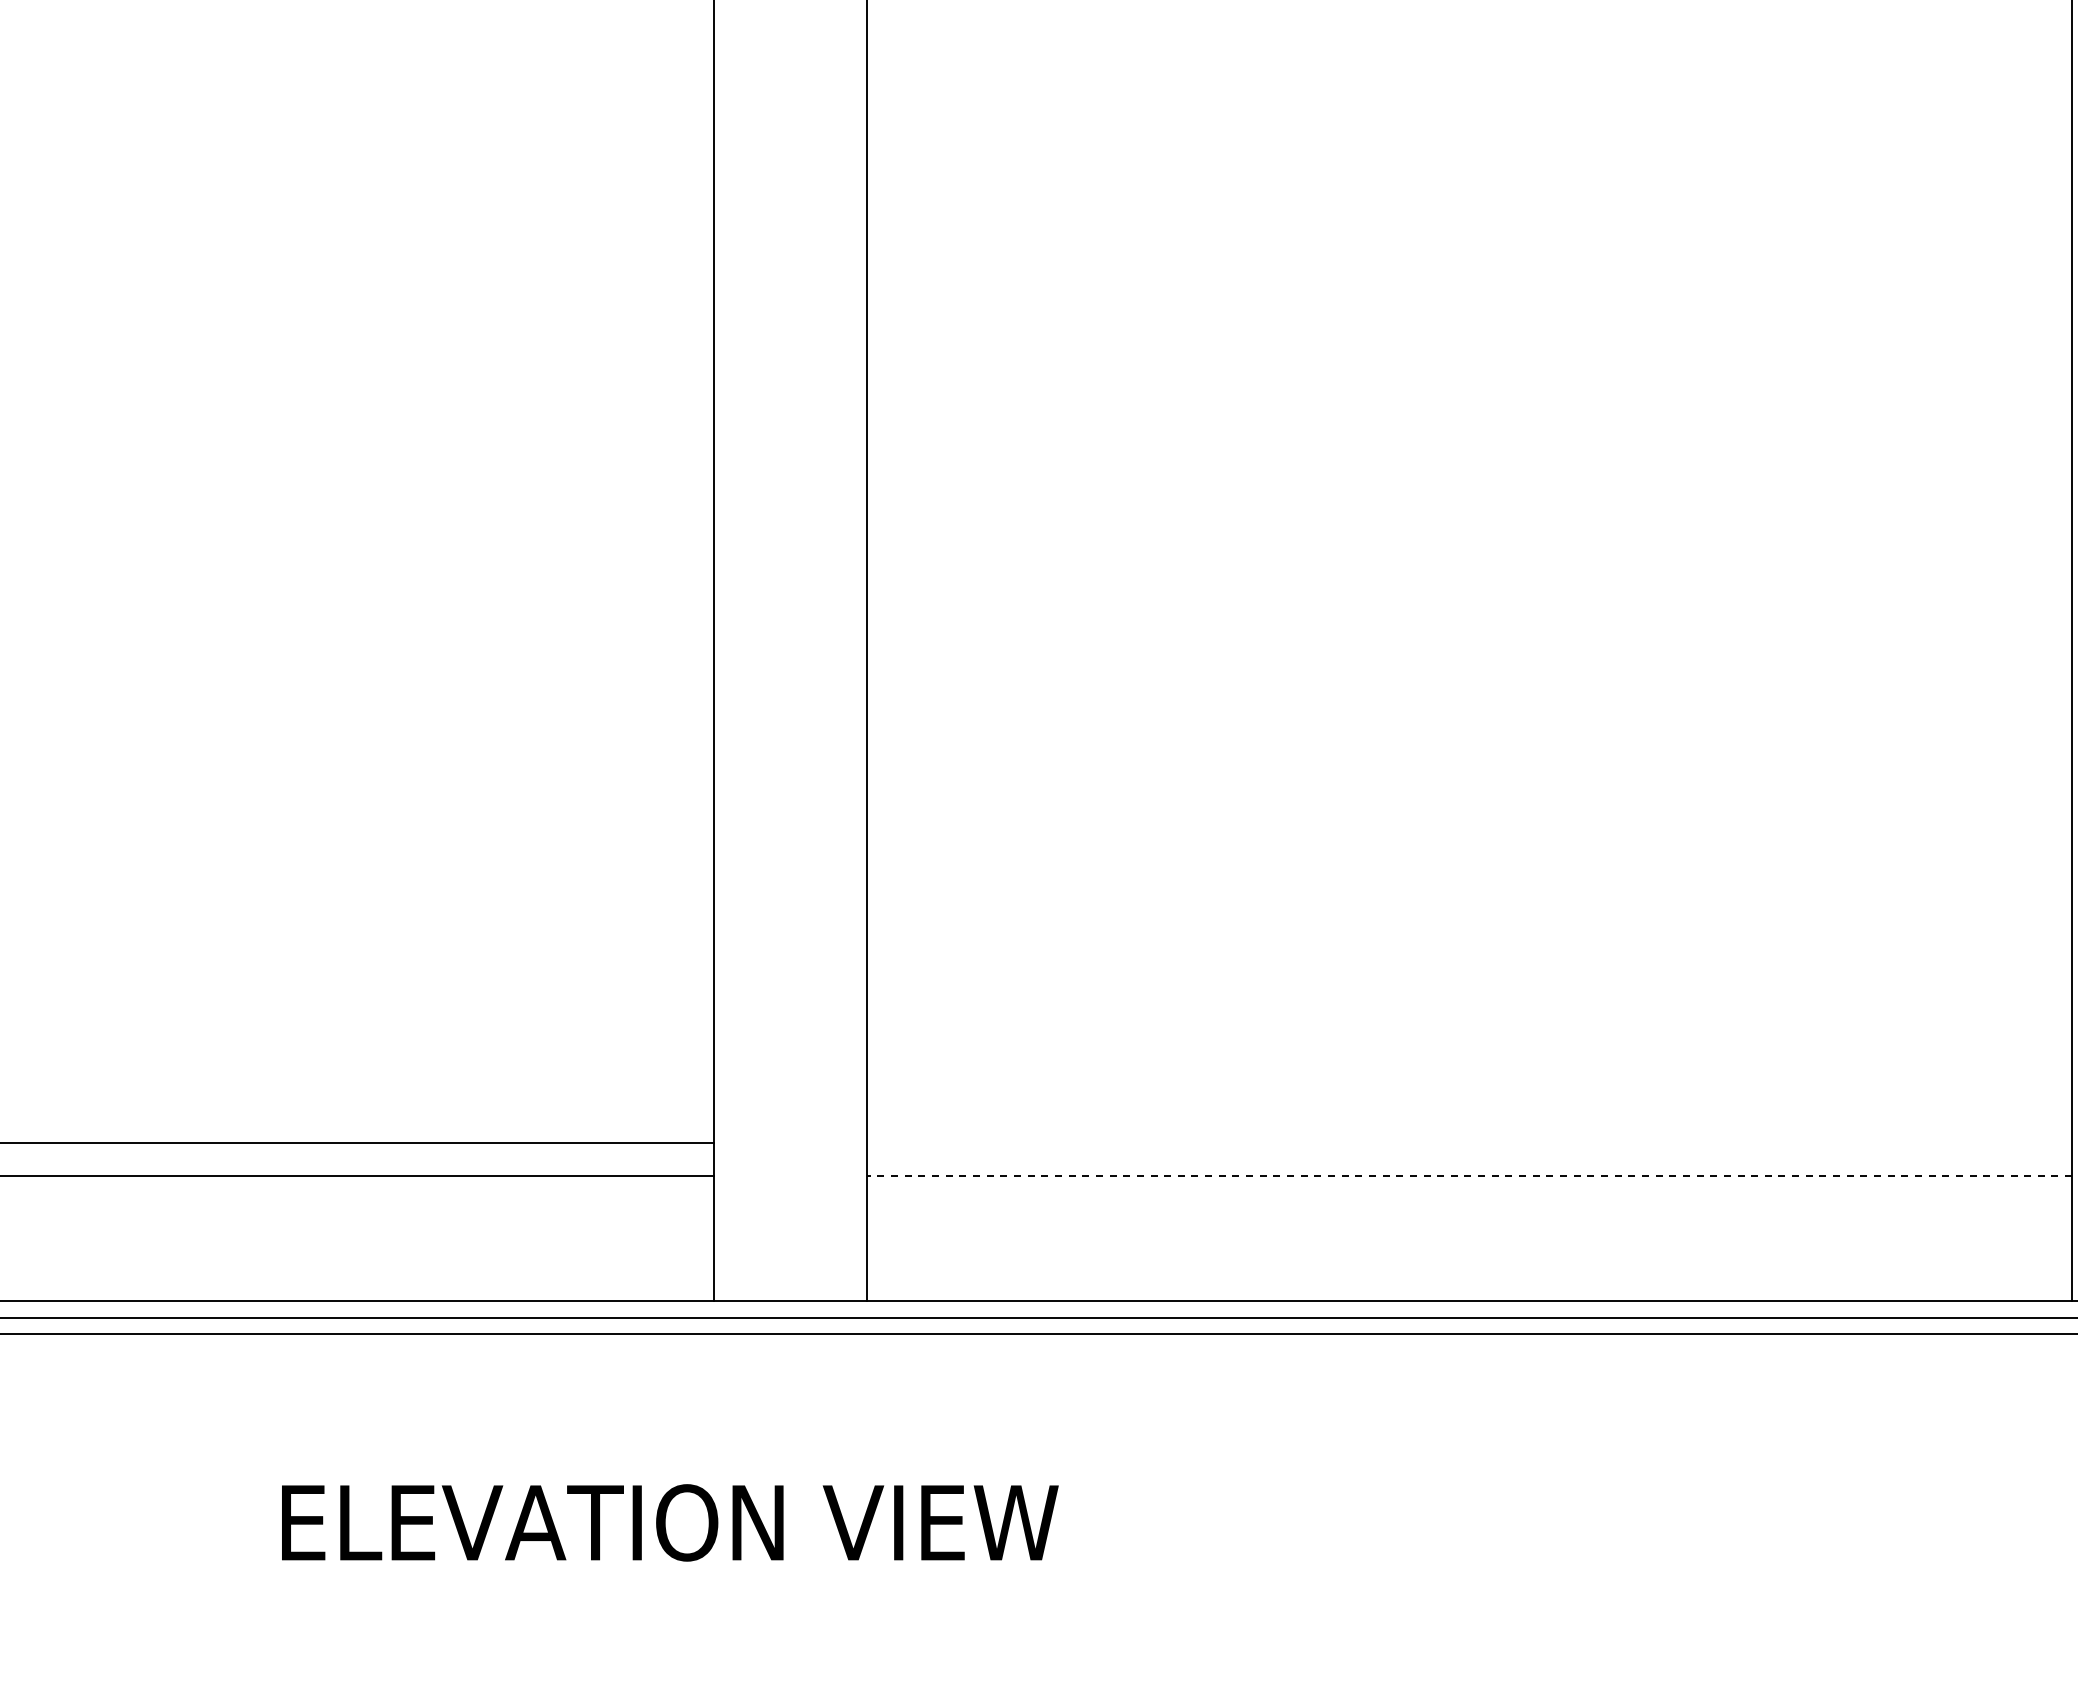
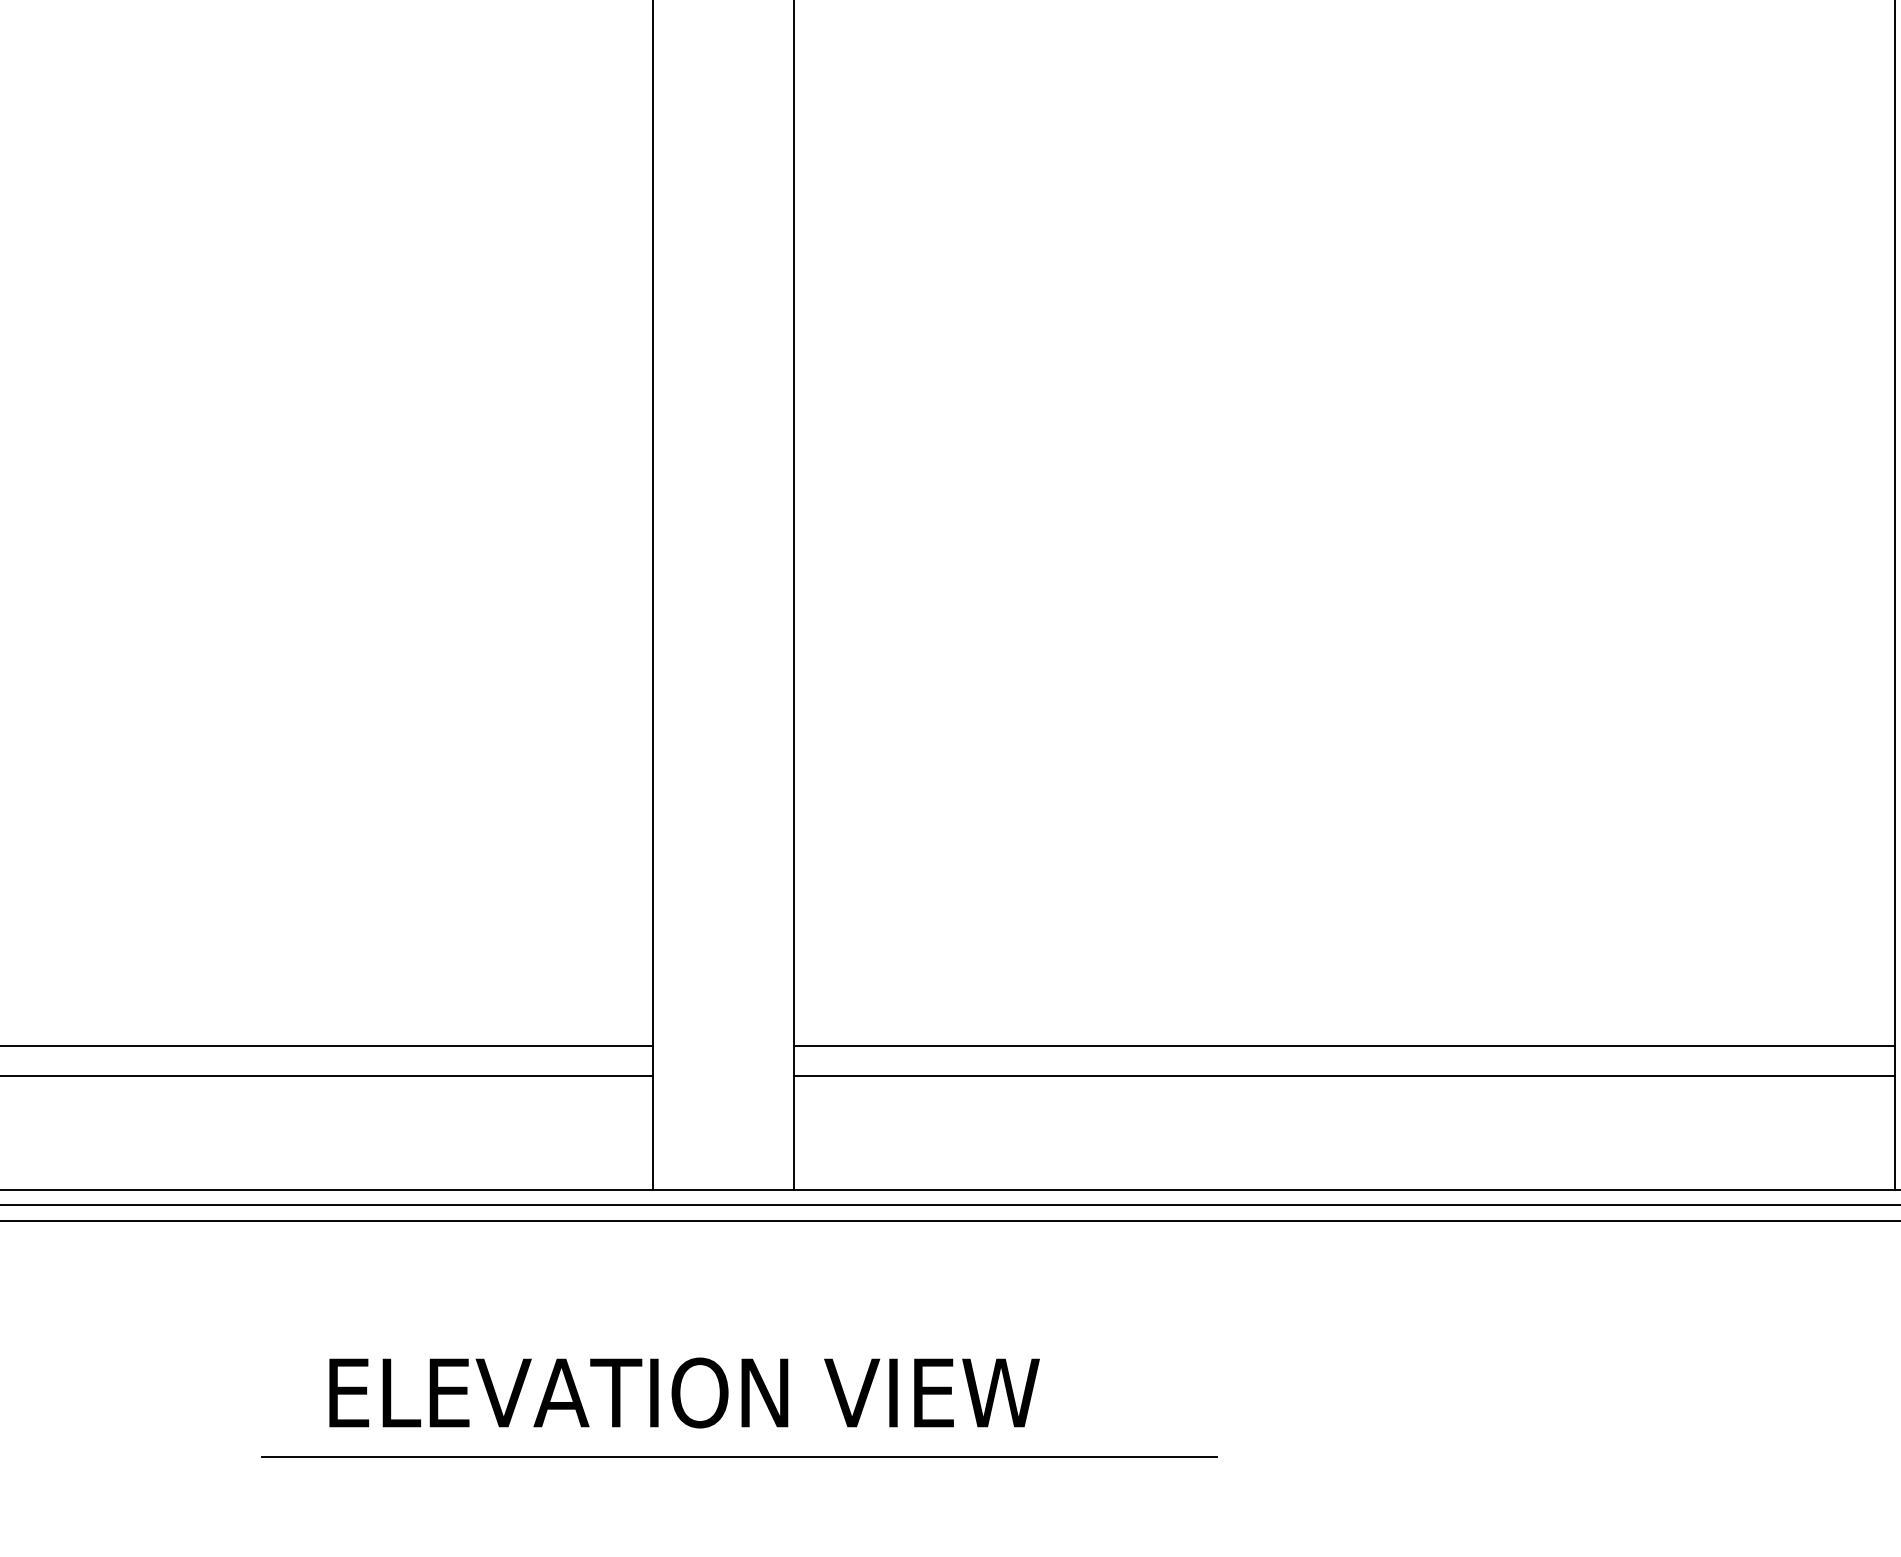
line: (1469, 1143) -> (1344, 1046), added
line: (1469, 1176) -> (1344, 1076), dashed -> solid
text: (670, 1522) -> (684, 1392), moved
line: (807, 1592) -> (738, 1456), added

